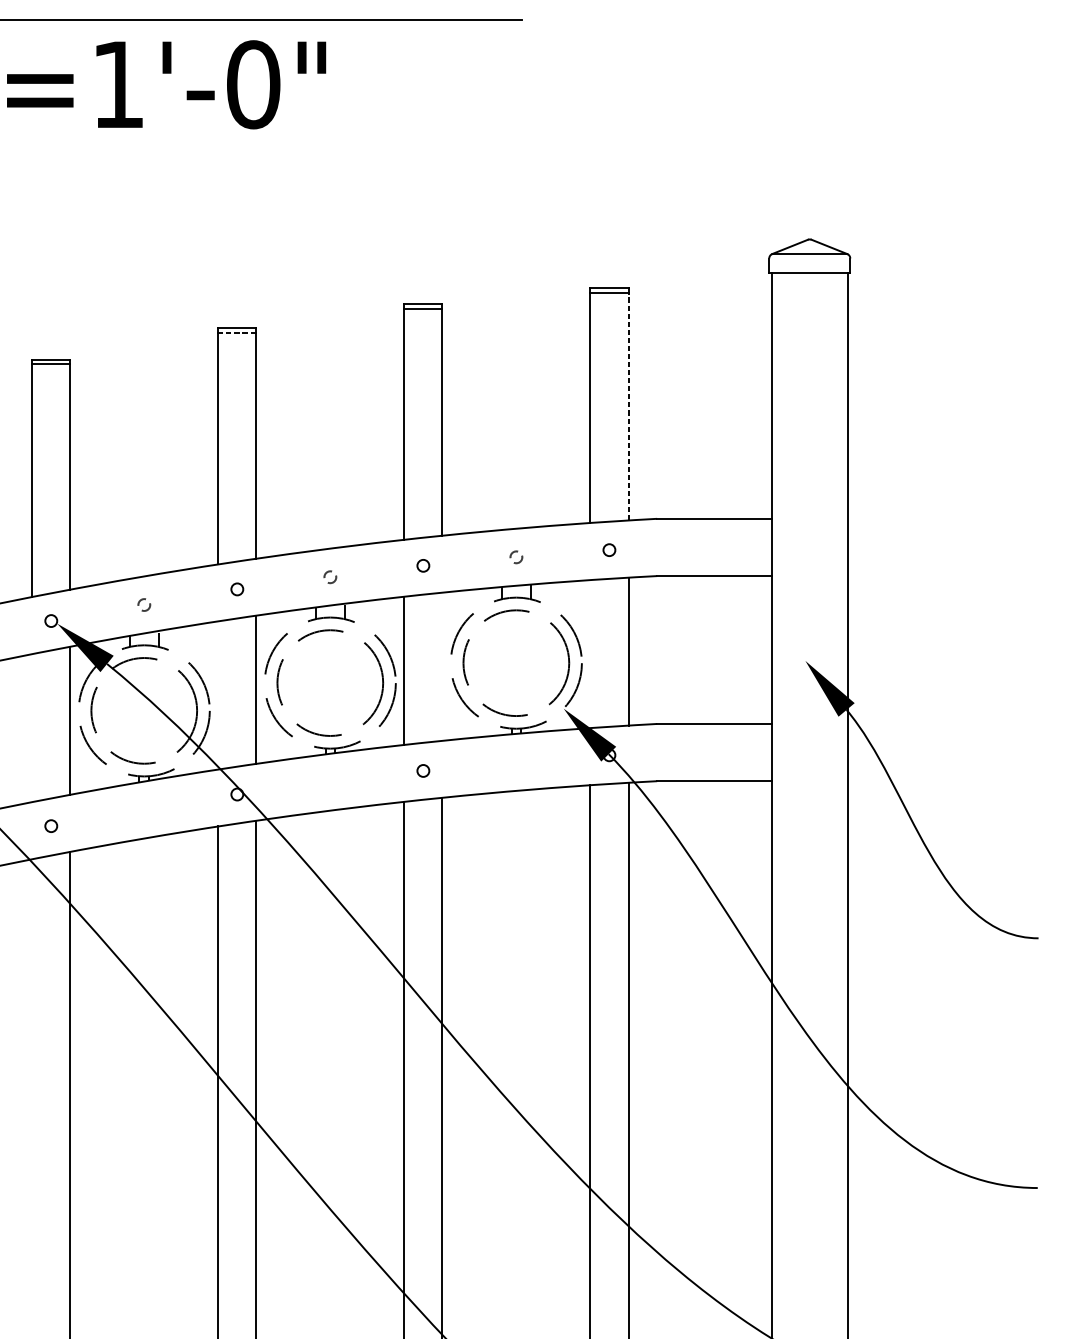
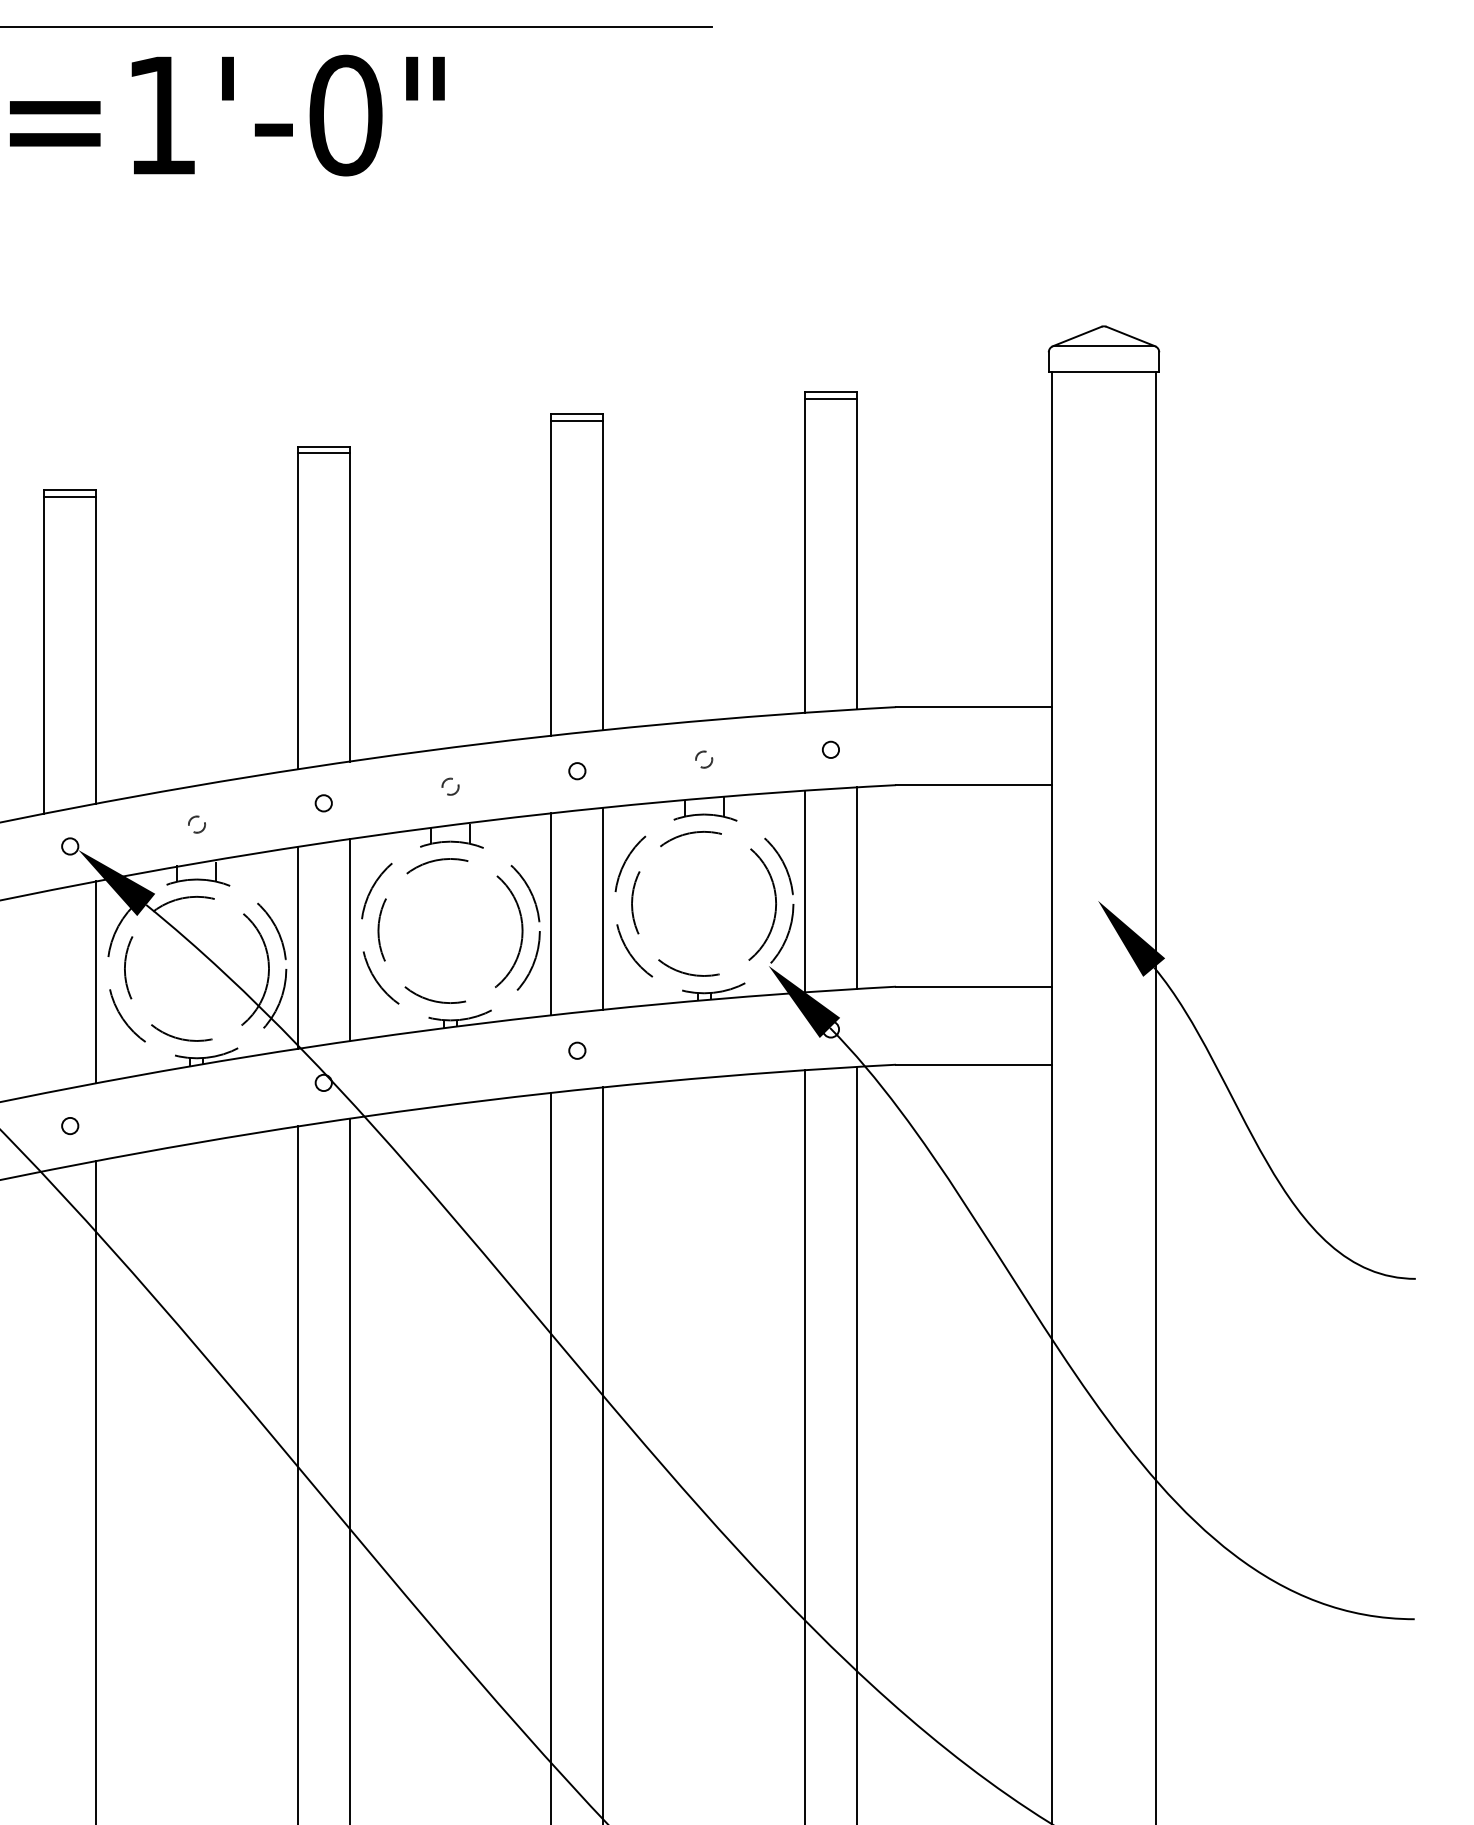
line: (237, 332) -> (324, 453), dashed -> solid
line: (628, 406) -> (856, 553), dashed -> solid
line: (590, 654) -> (804, 891), added
line: (442, 666) -> (603, 908), added
line: (218, 695) -> (297, 947), added

